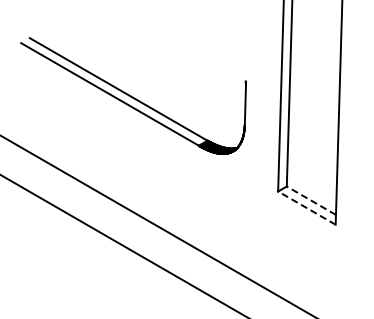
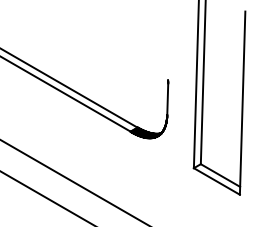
line: (310, 200) -> (219, 175), dashed -> solid
line: (306, 207) -> (216, 180), dashed -> solid

